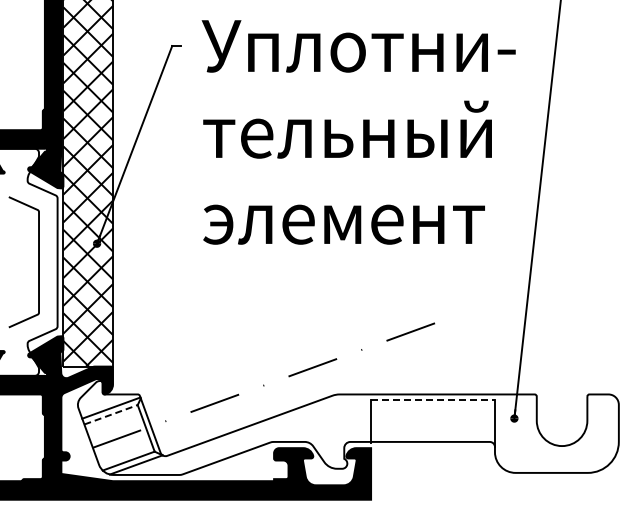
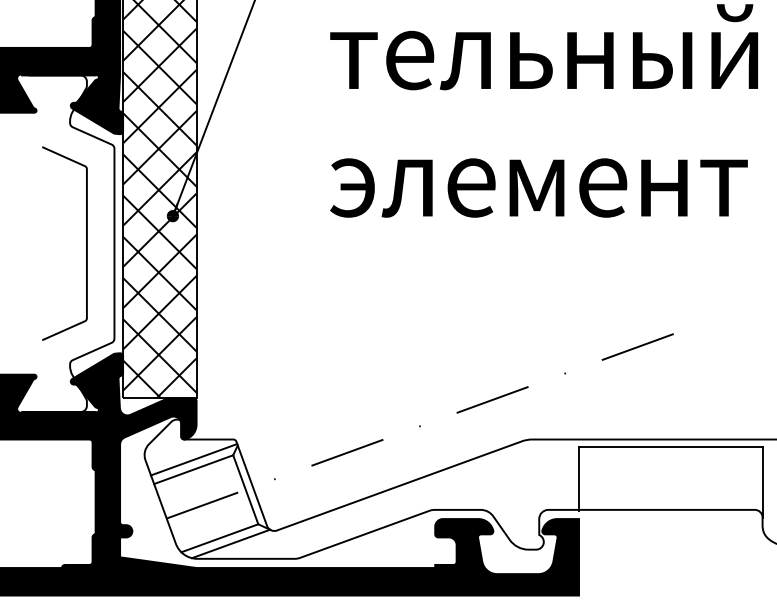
line: (433, 399) -> (671, 446), dashed -> solid
line: (111, 414) -> (194, 469), dashed -> solid

